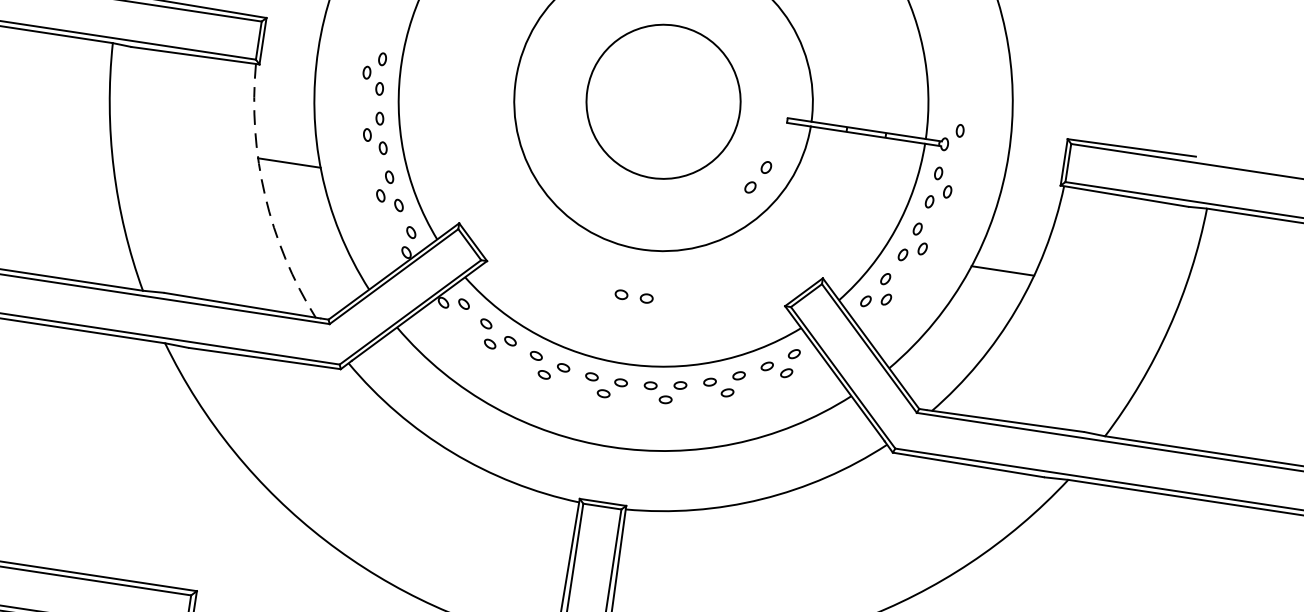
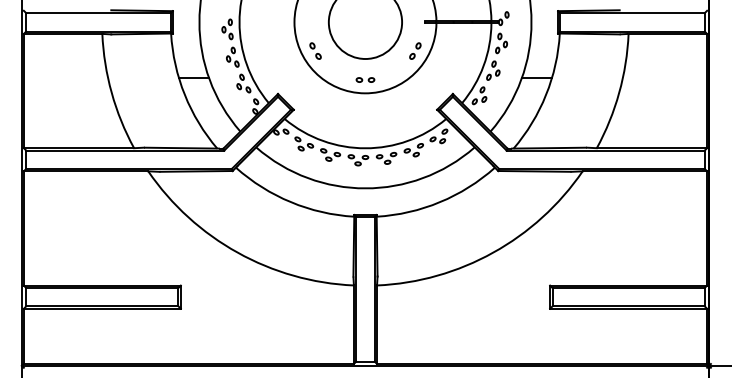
part: (550, 144) -> (315, 50), added
arc: (264, 194) -> (184, 94), dashed -> solid
part: (634, 295) -> (365, 79), moved

